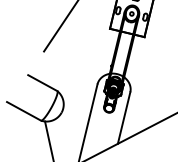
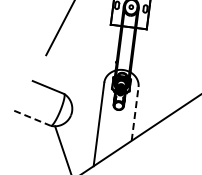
line: (23, 111) -> (32, 118), solid -> dashed
line: (124, 117) -> (135, 113), solid -> dashed

